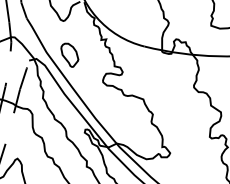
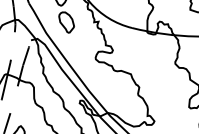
part: (69, 54) -> (66, 21), moved

